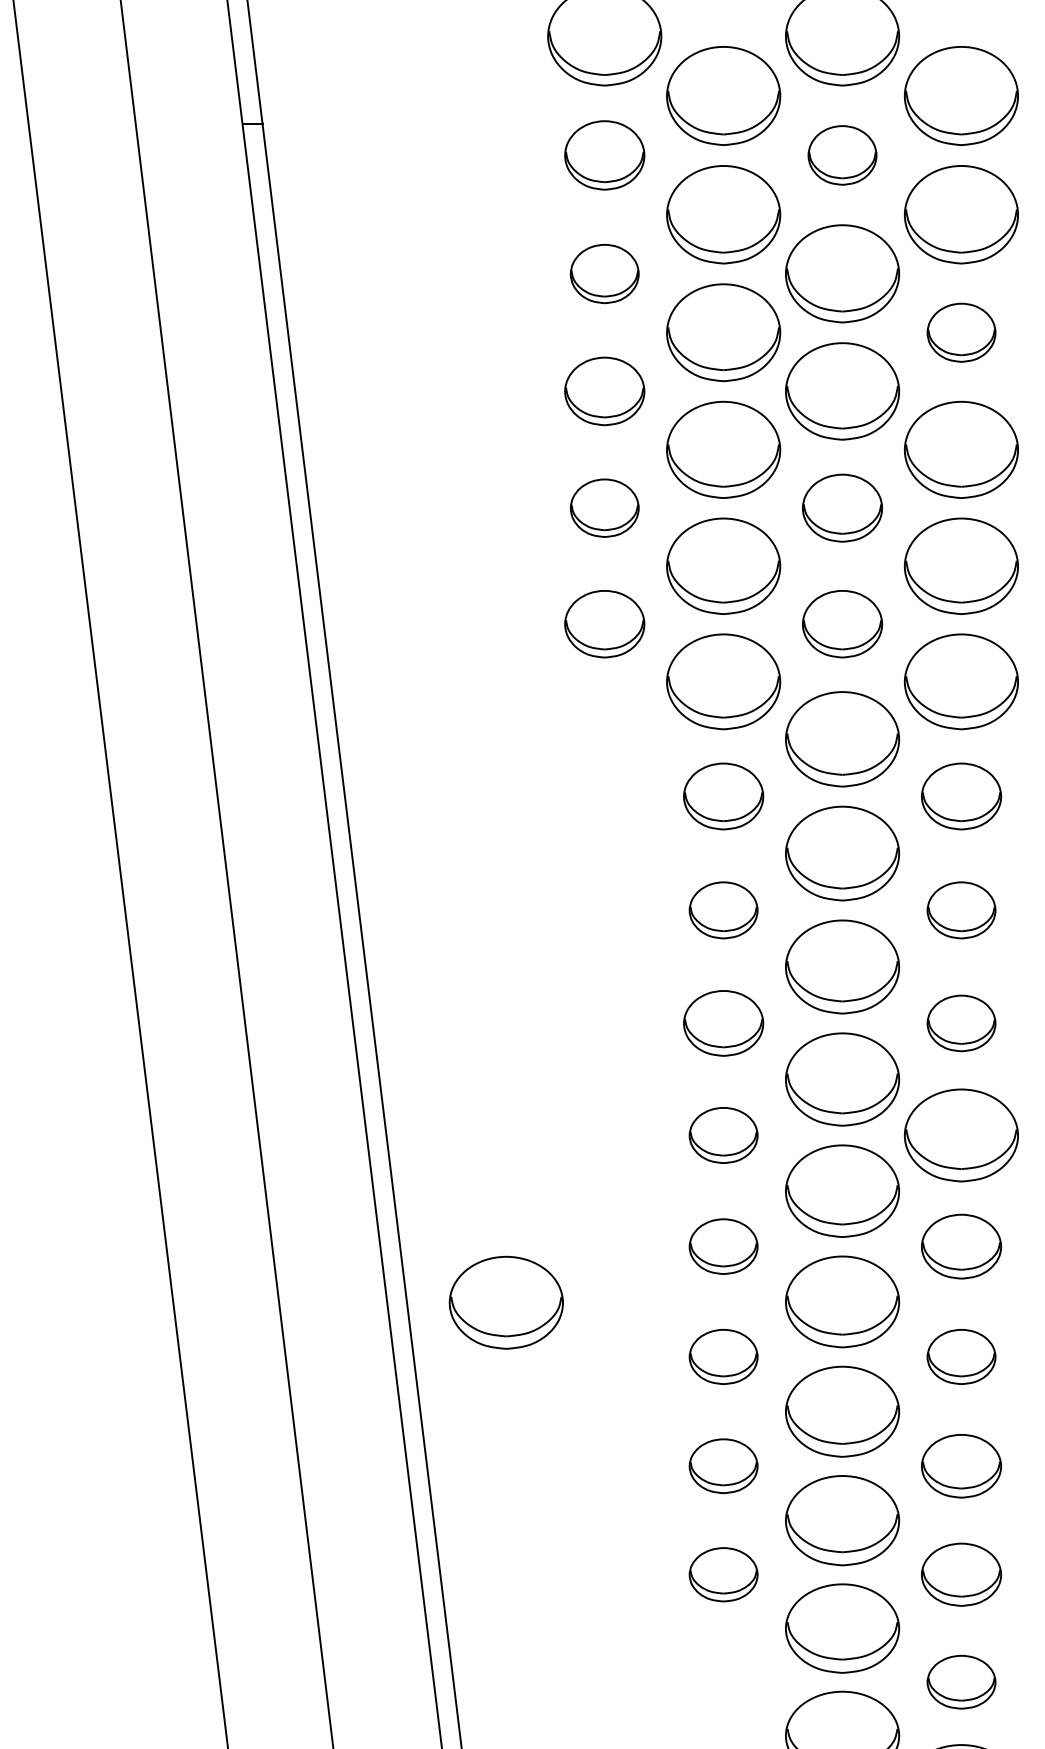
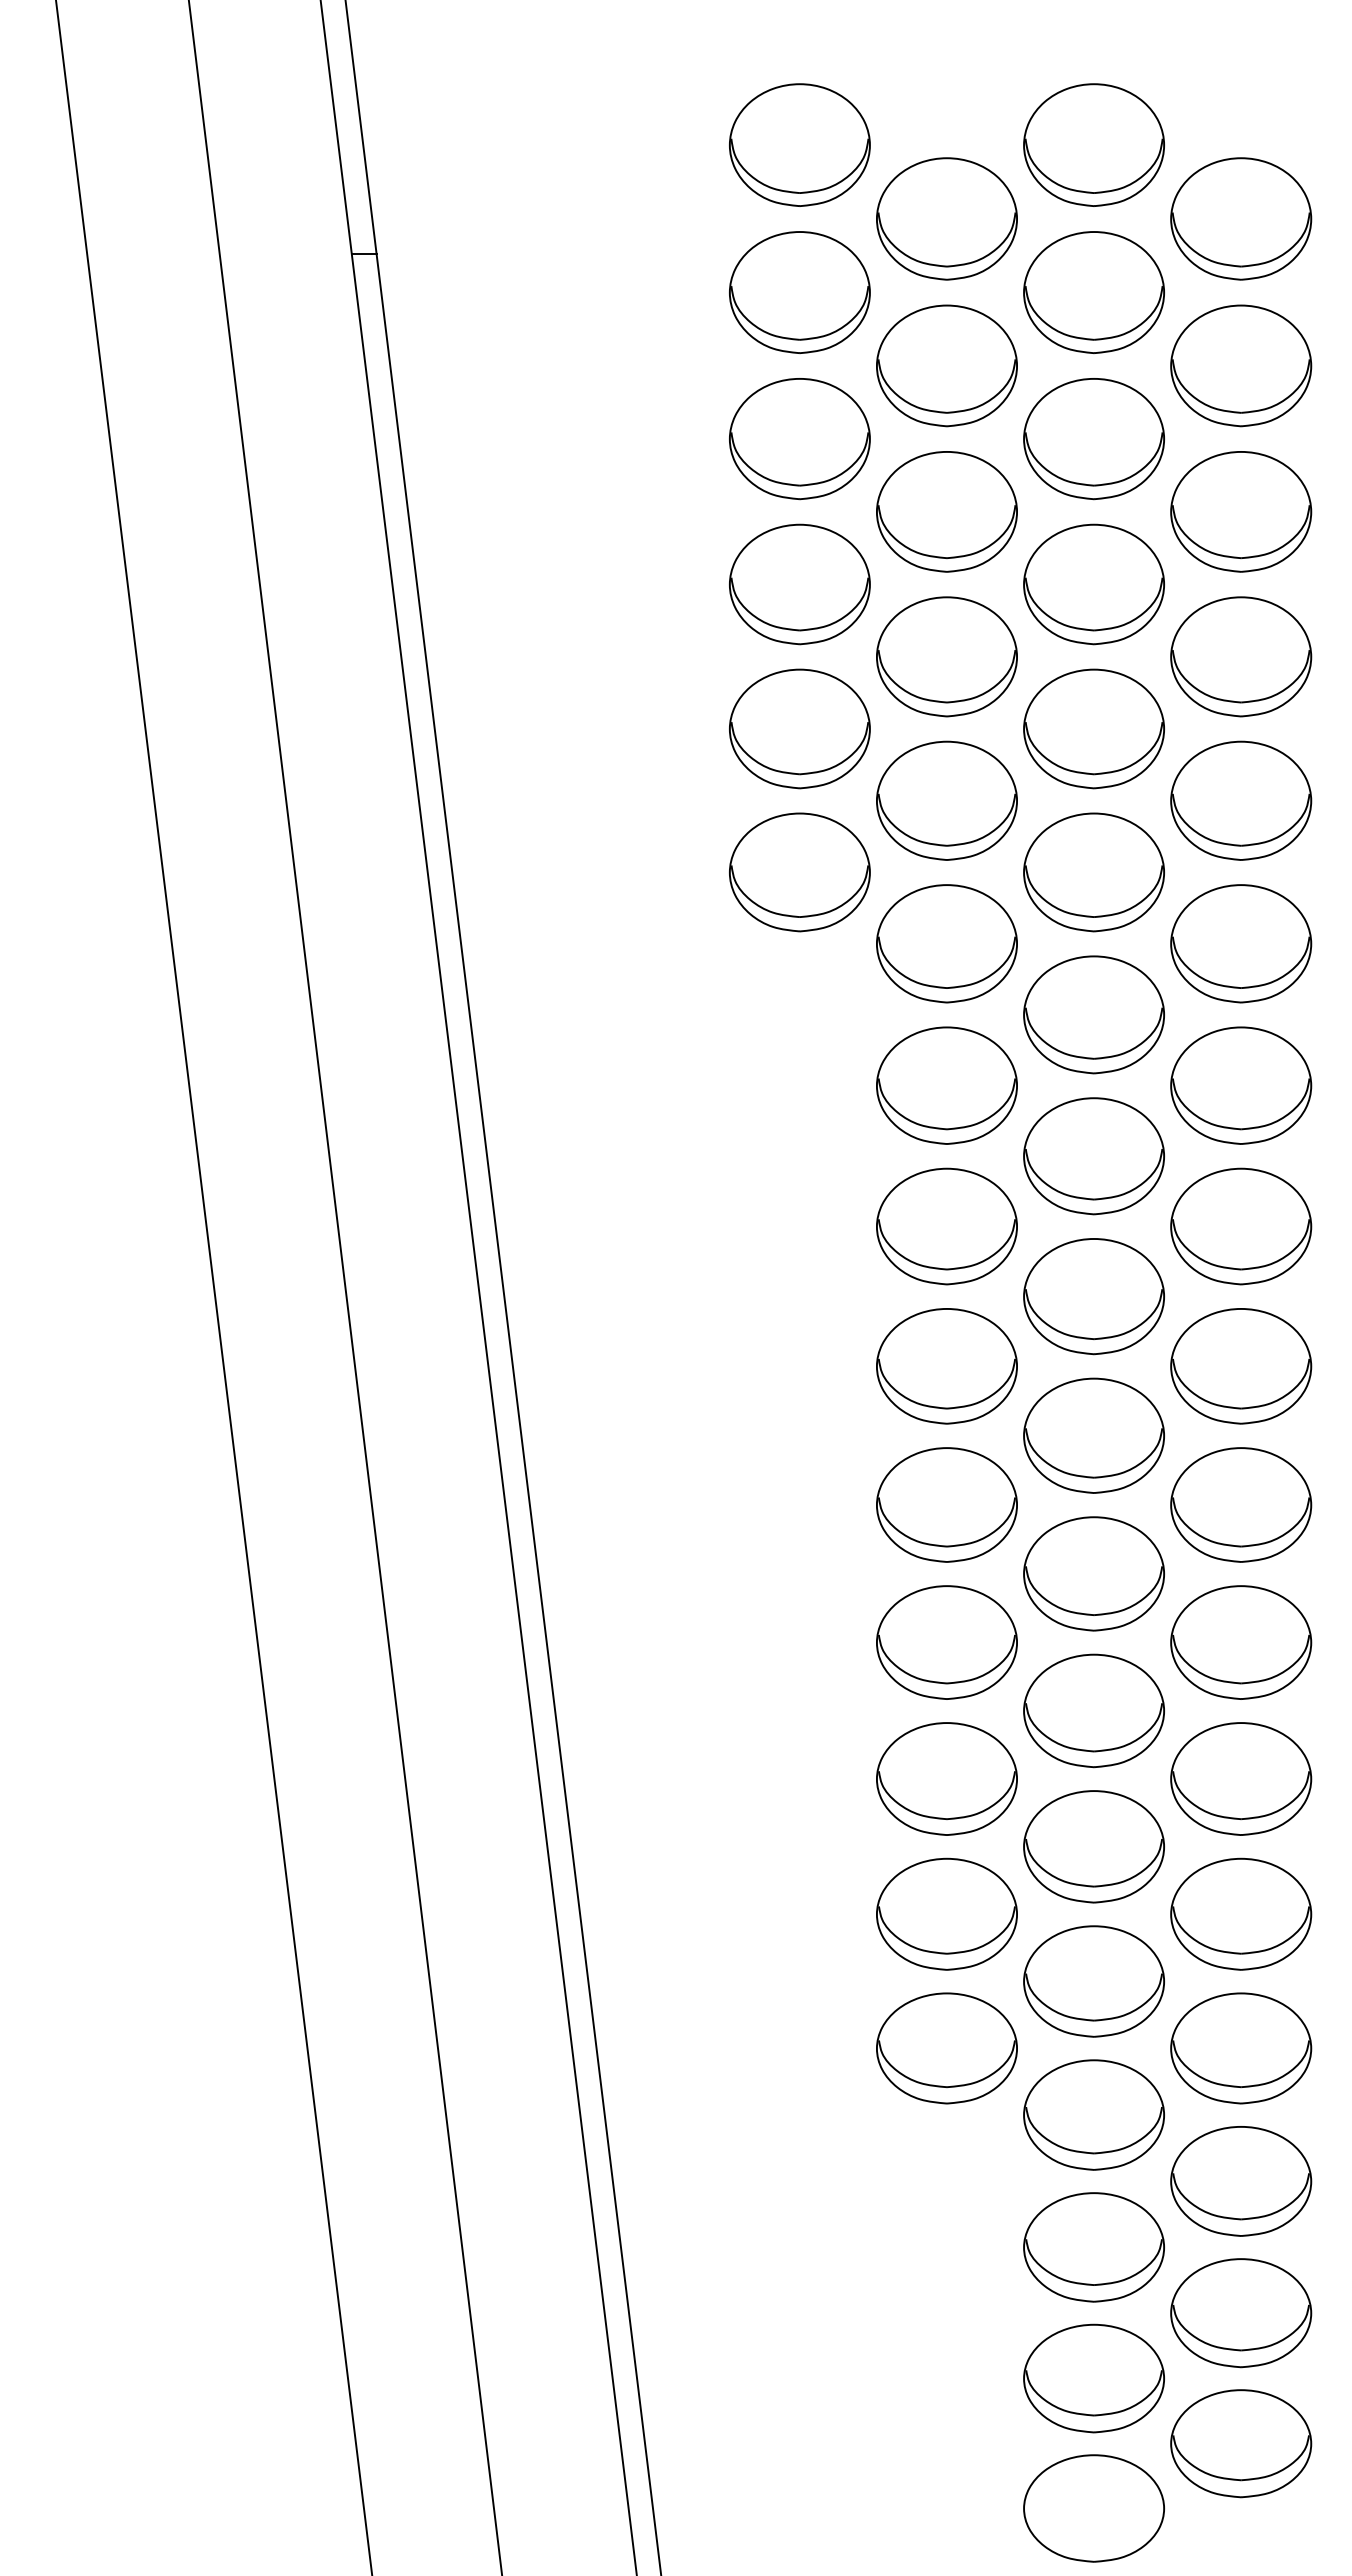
part: (604, 155) -> (799, 292), size x1.43
part: (842, 155) -> (1093, 292), size x1.67
part: (604, 274) -> (799, 439), size x1.67
part: (961, 332) -> (1241, 511), size x1.67
part: (604, 391) -> (799, 584), size x1.43
part: (604, 507) -> (799, 728), size x1.67
part: (842, 507) -> (1093, 728), size x1.43
part: (604, 624) -> (799, 872), size x1.43
part: (842, 624) -> (1093, 872), size x1.43
part: (723, 796) -> (946, 1085), size x1.43
part: (961, 796) -> (1241, 1085), size x1.43
part: (723, 910) -> (946, 1226), size x1.67
part: (961, 910) -> (1241, 1226), size x1.67
part: (723, 1023) -> (946, 1366), size x1.43
part: (961, 1023) -> (1241, 1366), size x1.67
part: (723, 1135) -> (946, 1504), size x1.67
part: (723, 1246) -> (946, 1642), size x1.67
part: (961, 1246) -> (1241, 1642), size x1.43
part: (506, 1302) -> (678, 1711), removed
part: (723, 1356) -> (946, 1778), size x1.67
part: (961, 1356) -> (1241, 1778), size x1.67
part: (723, 1465) -> (946, 1913), size x1.67
part: (961, 1465) -> (1241, 1913), size x1.43
part: (723, 1574) -> (946, 2048), size x1.67
part: (961, 1574) -> (1241, 2048), size x1.43
part: (961, 1682) -> (1241, 2181), size x1.67

